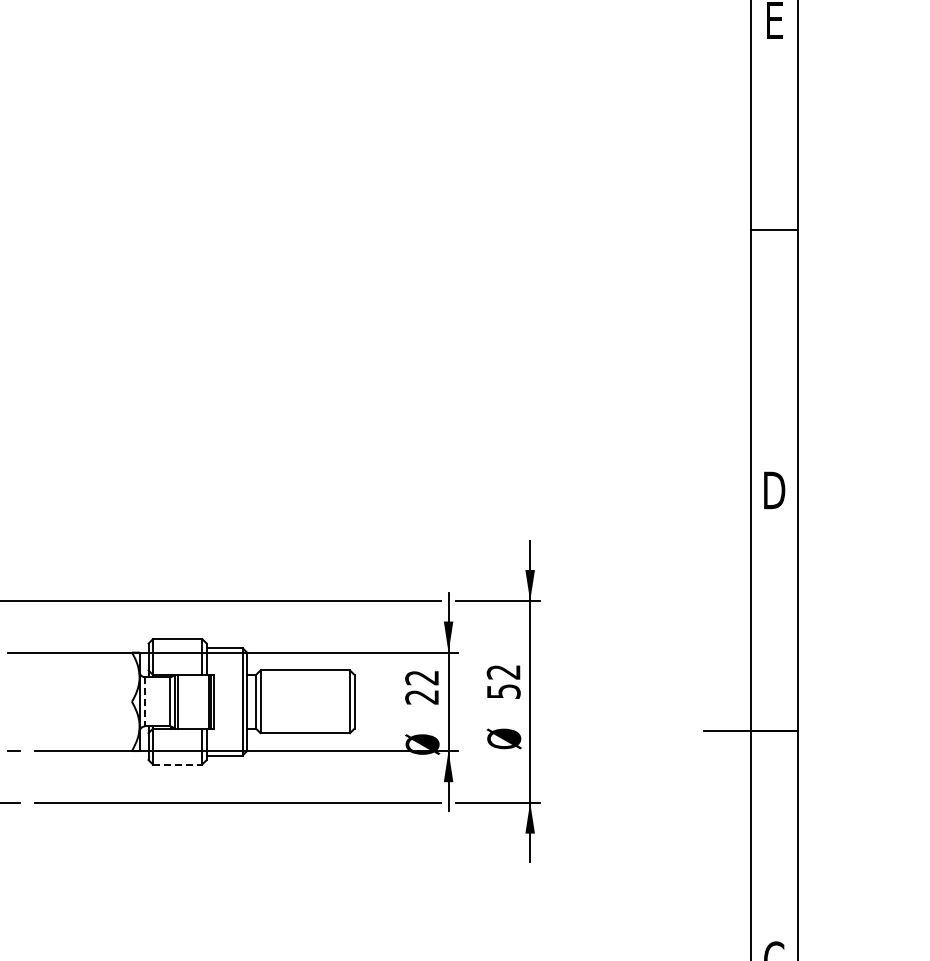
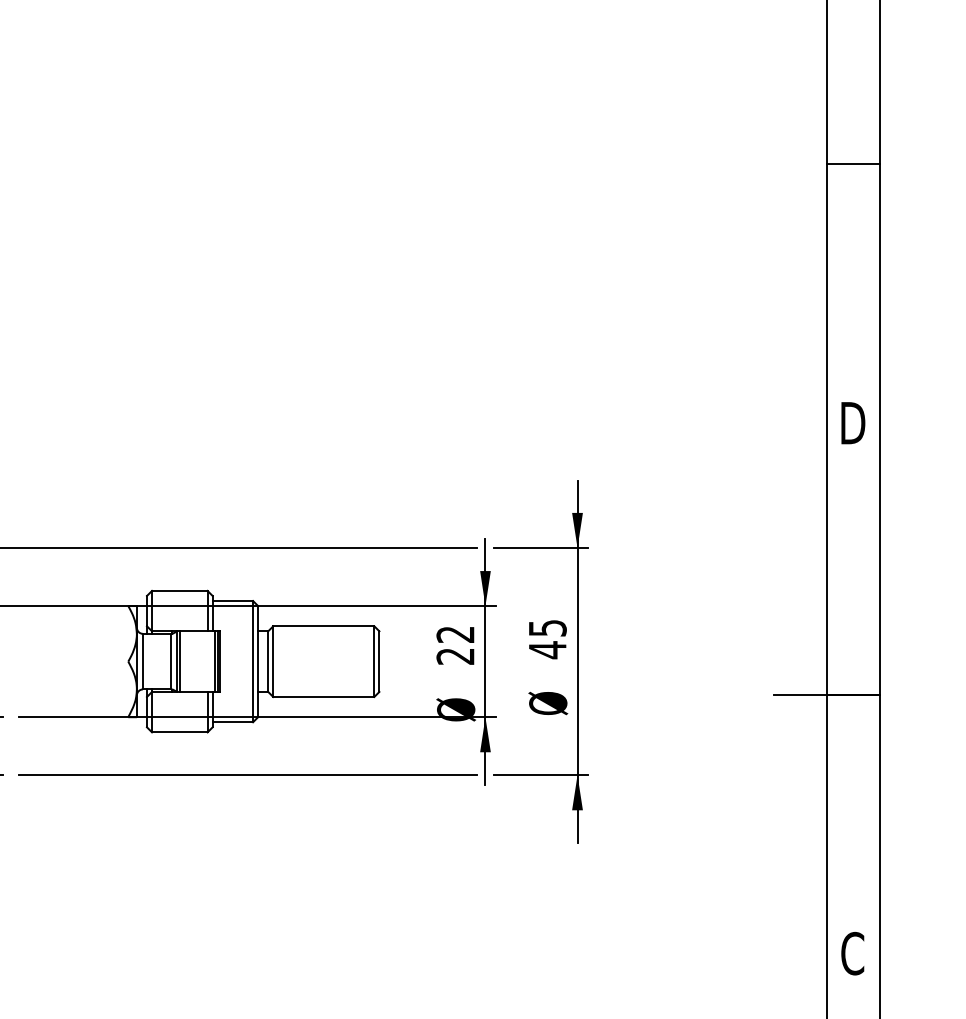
line: (773, 229) -> (852, 163), moved
text: (503, 682) -> (547, 639), 52 -> 45
line: (144, 701) -> (142, 661), dashed -> solid
line: (177, 764) -> (179, 732), dashed -> solid

